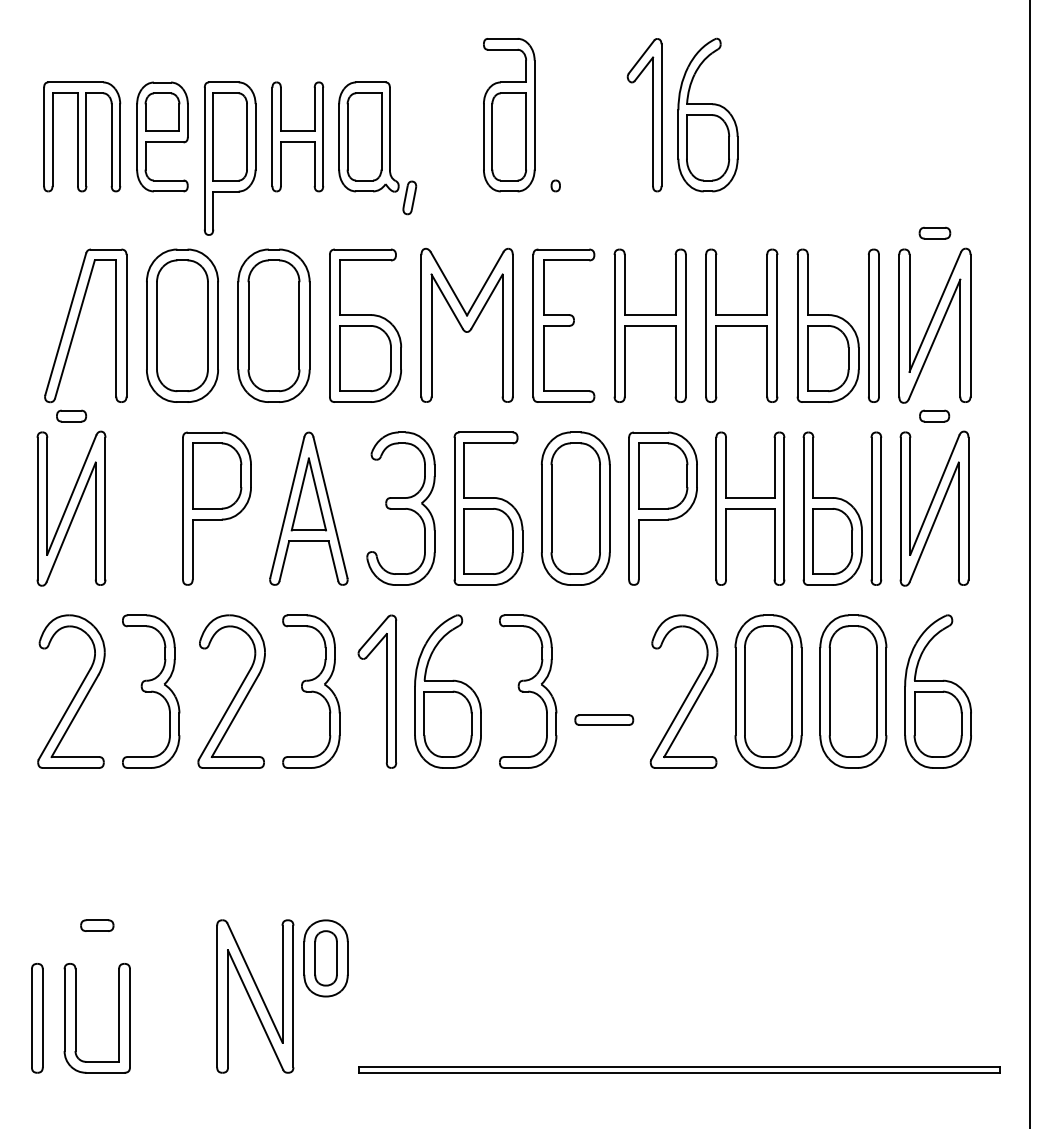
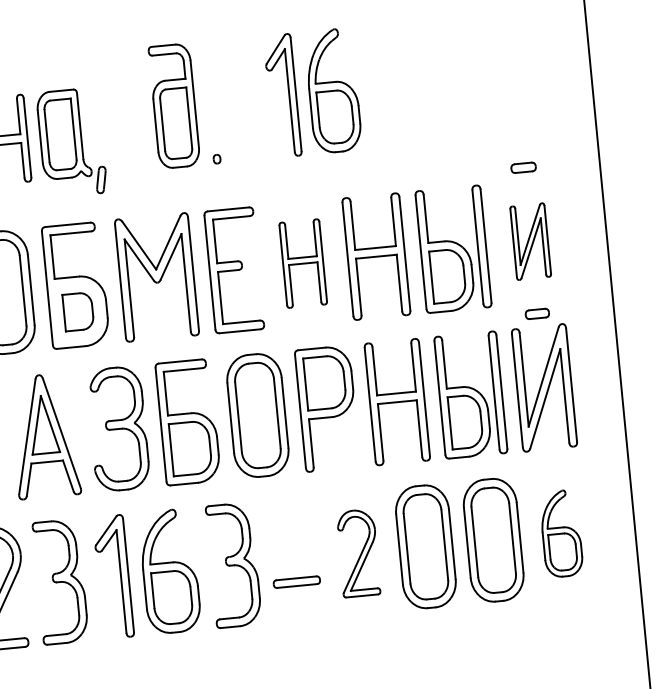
part: (649, 325) -> (302, 263), size x0.7
part: (934, 325) -> (530, 241), size x0.6
part: (365, 358) -> (78, 311), size x0.7
part: (683, 691) -> (357, 553), size x0.7
part: (937, 691) -> (560, 533), size x0.7

